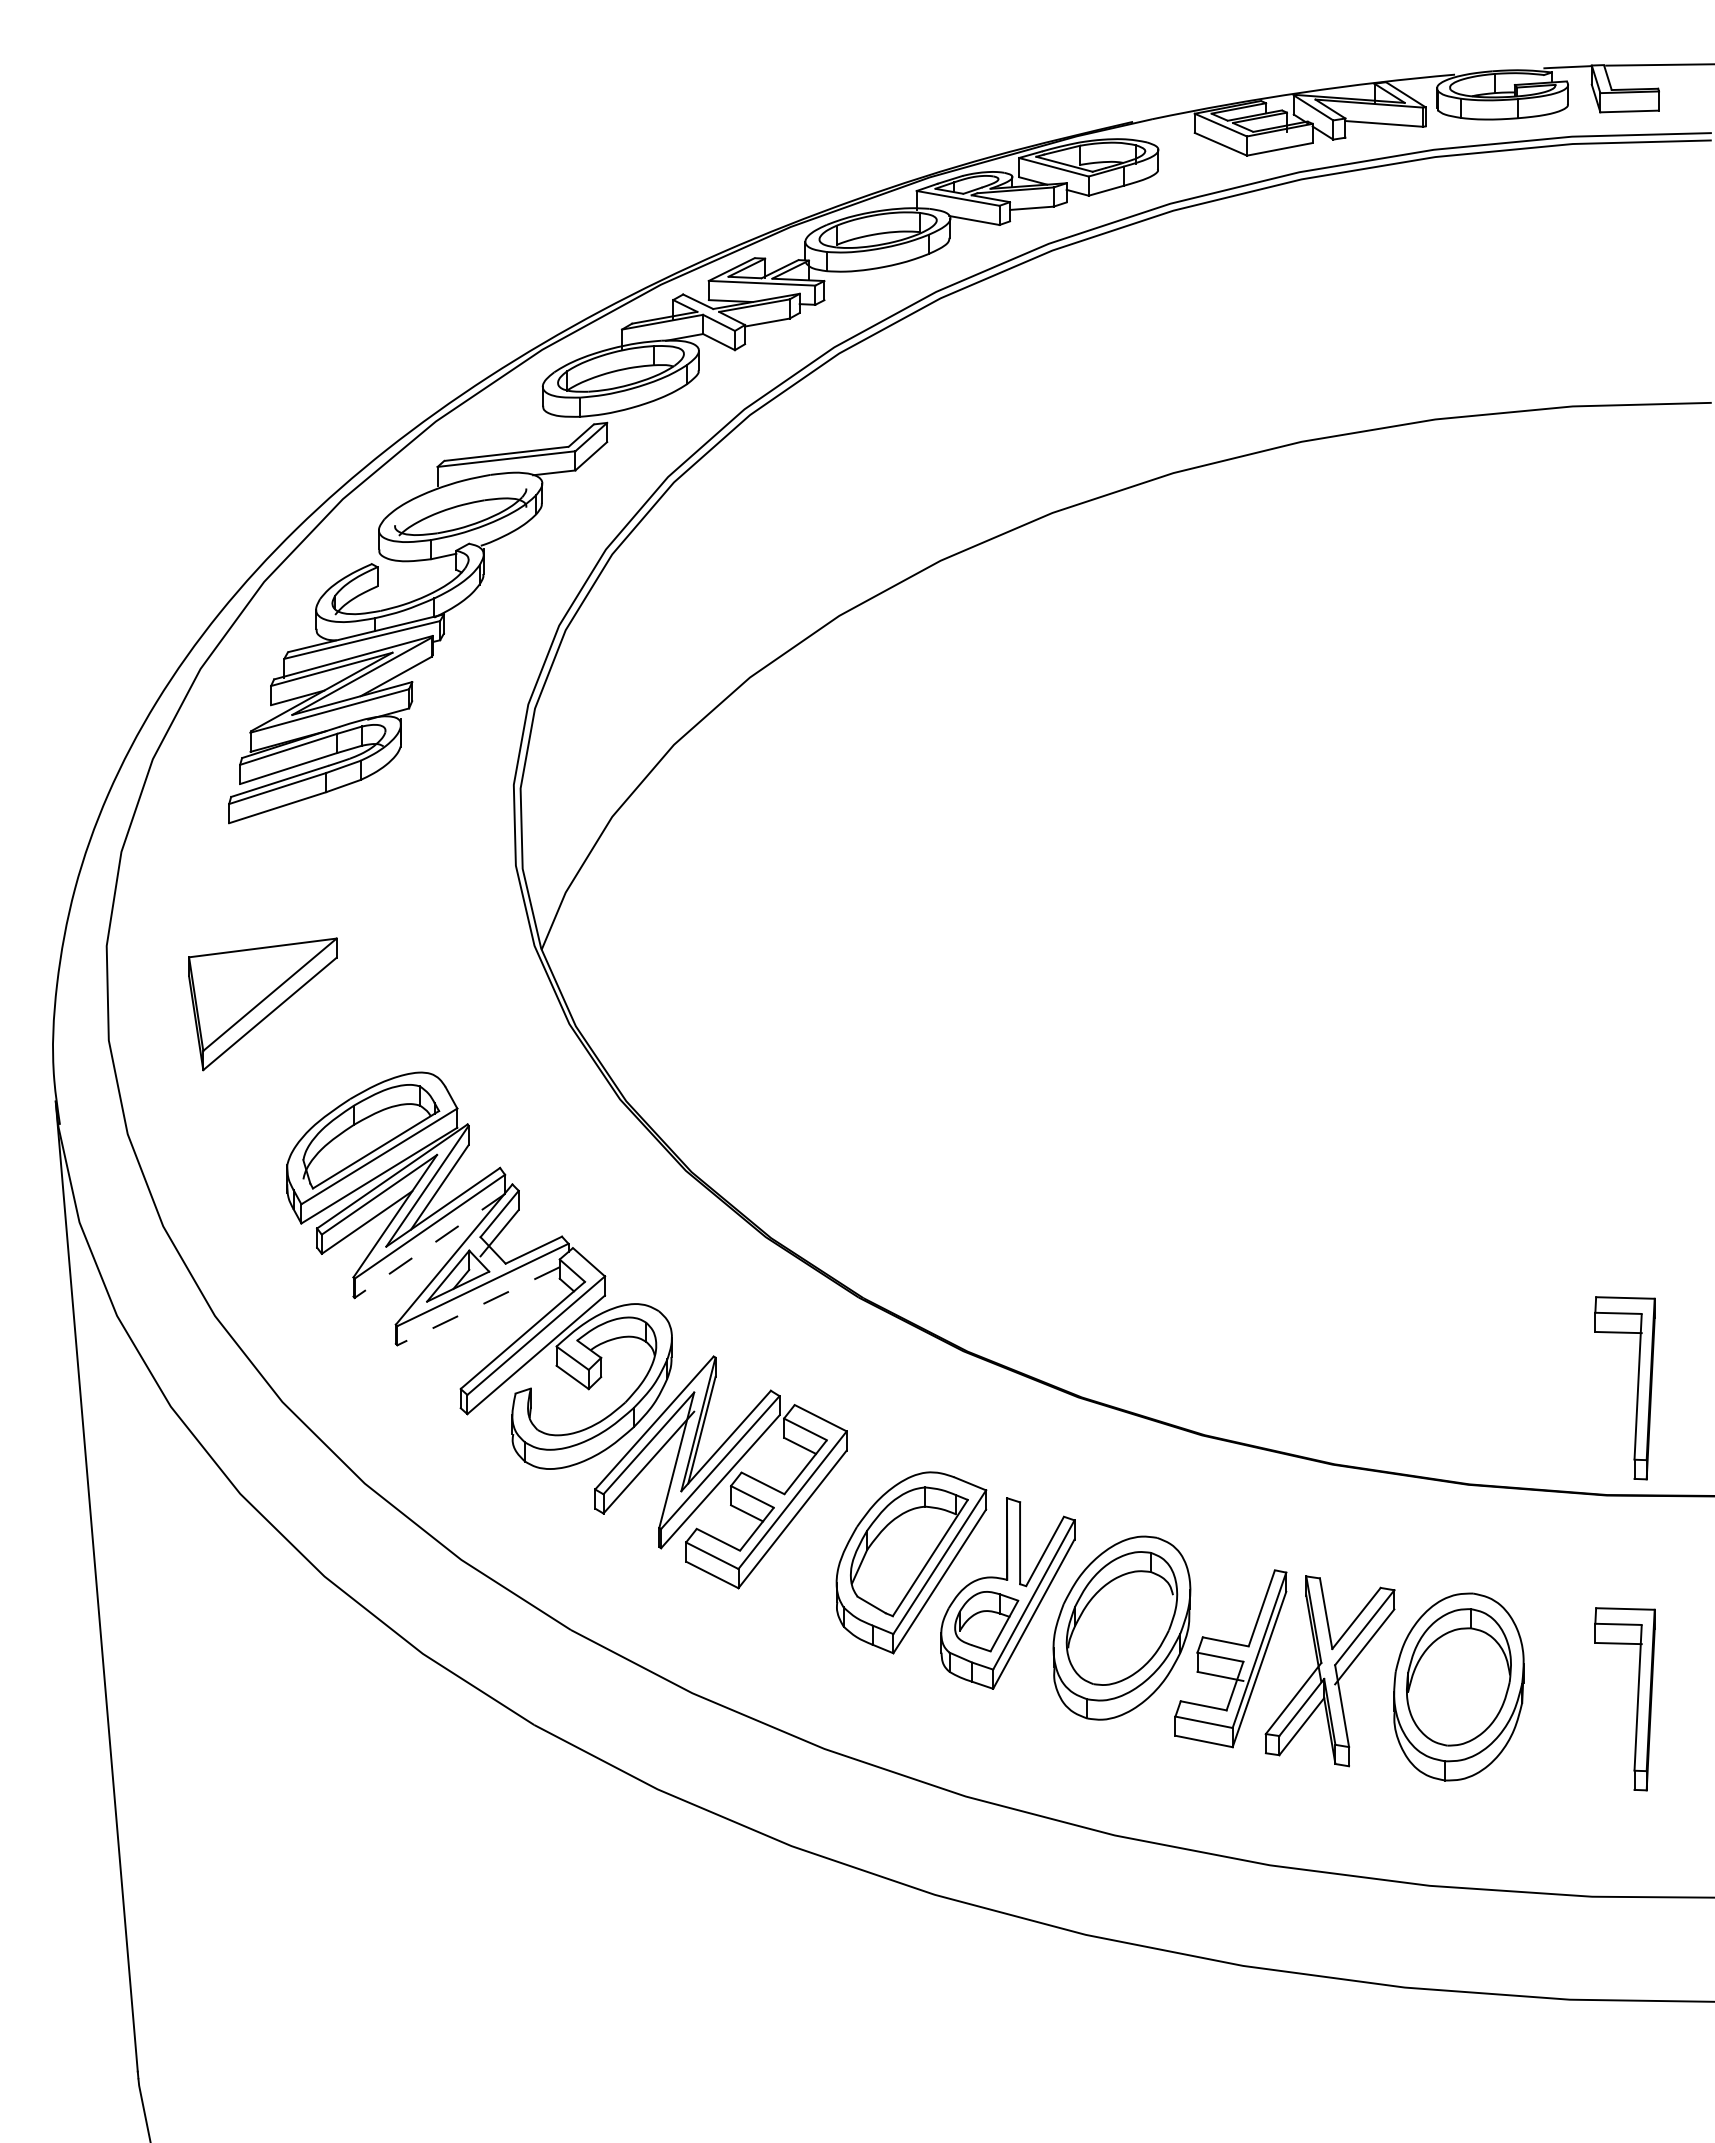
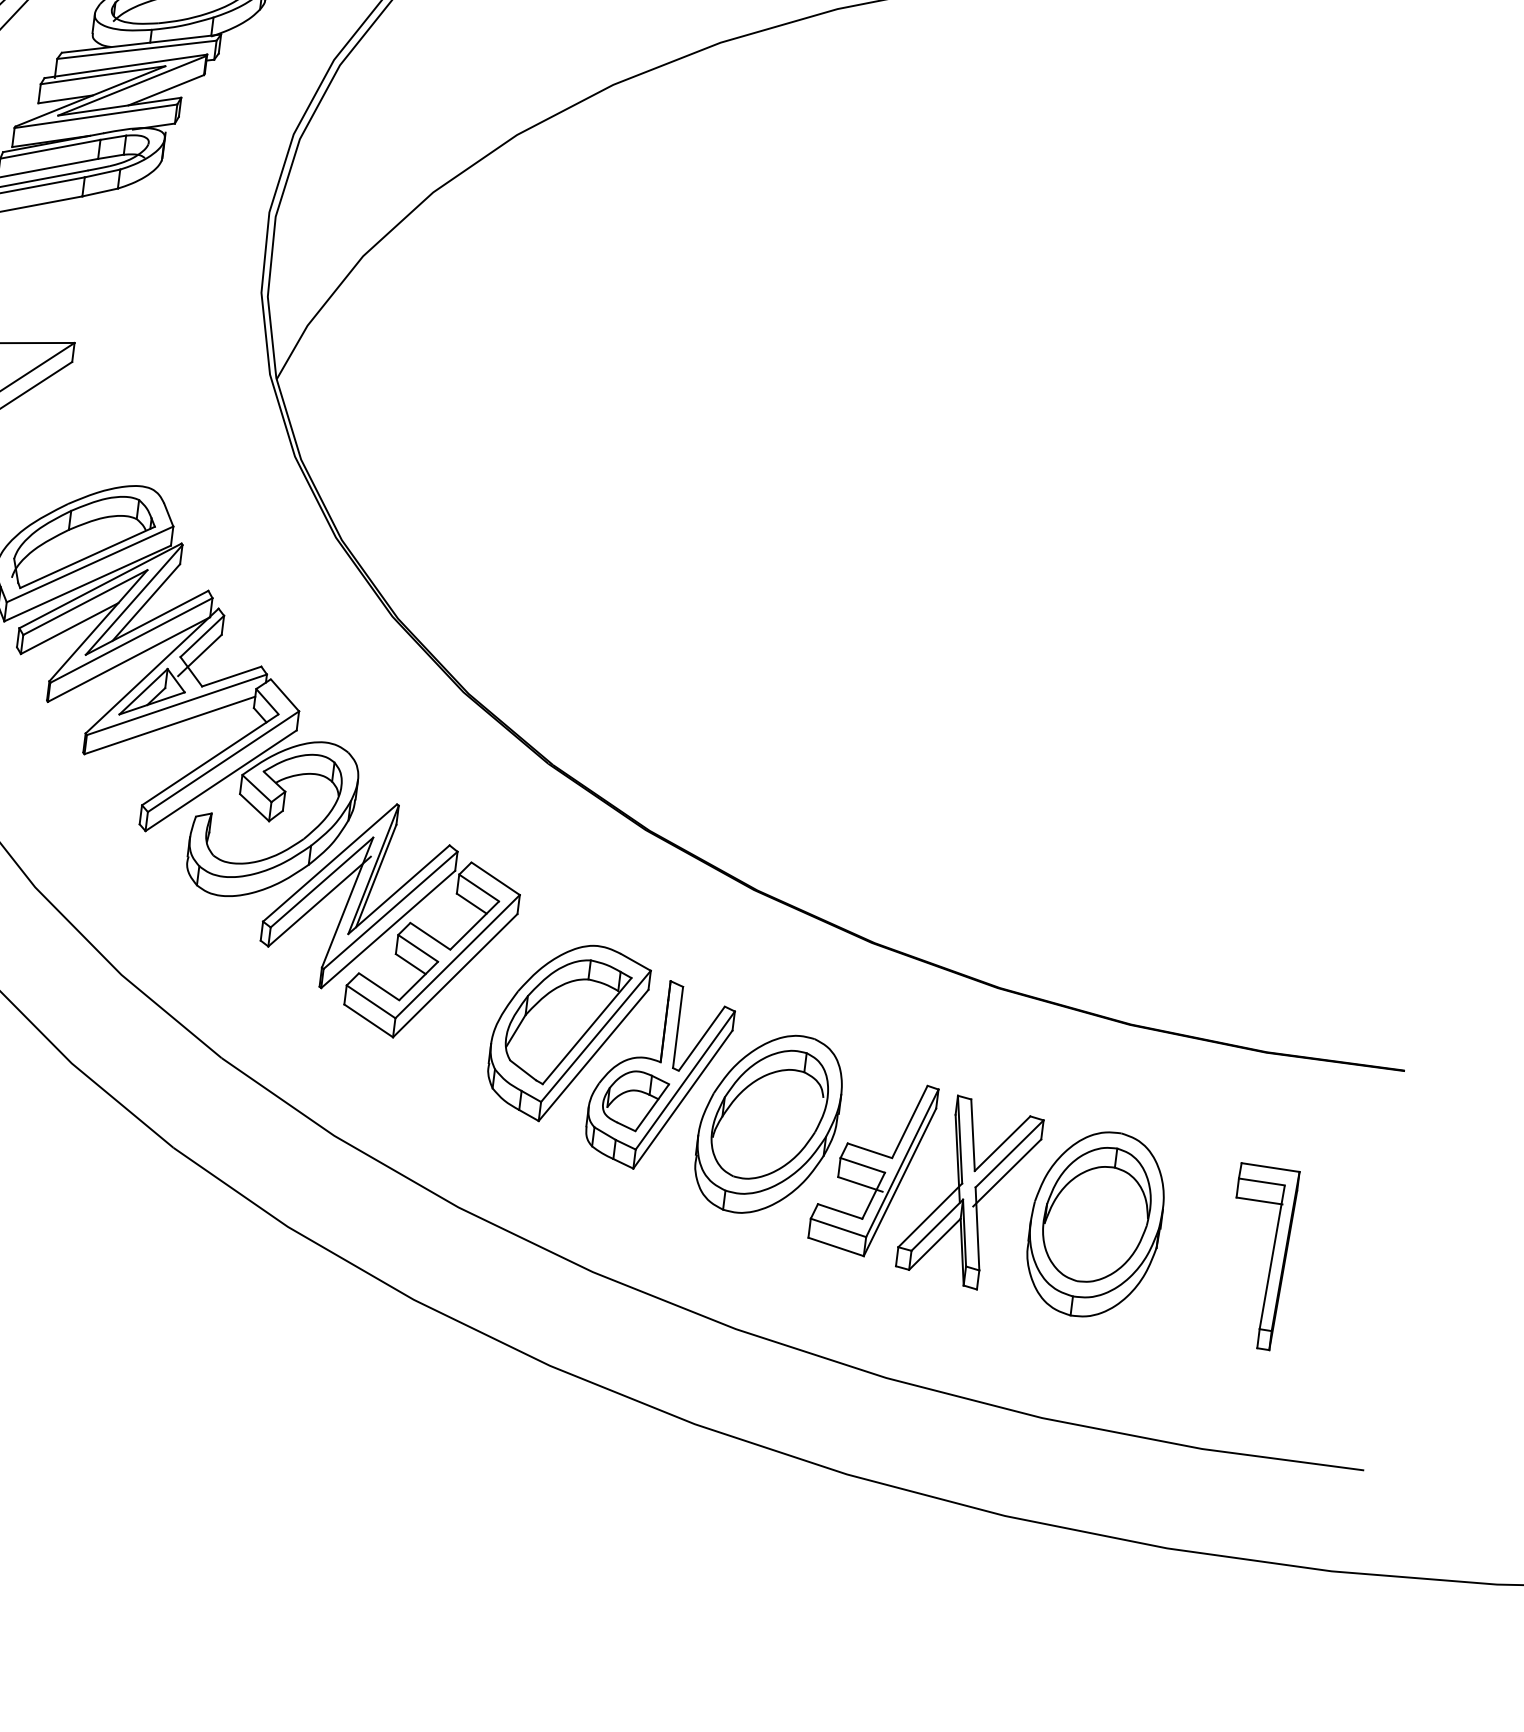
line: (429, 1246) -> (128, 660), dashed -> solid
line: (478, 1306) -> (169, 725), dashed -> solid
part: (1637, 1388) -> (1309, 950), removed

